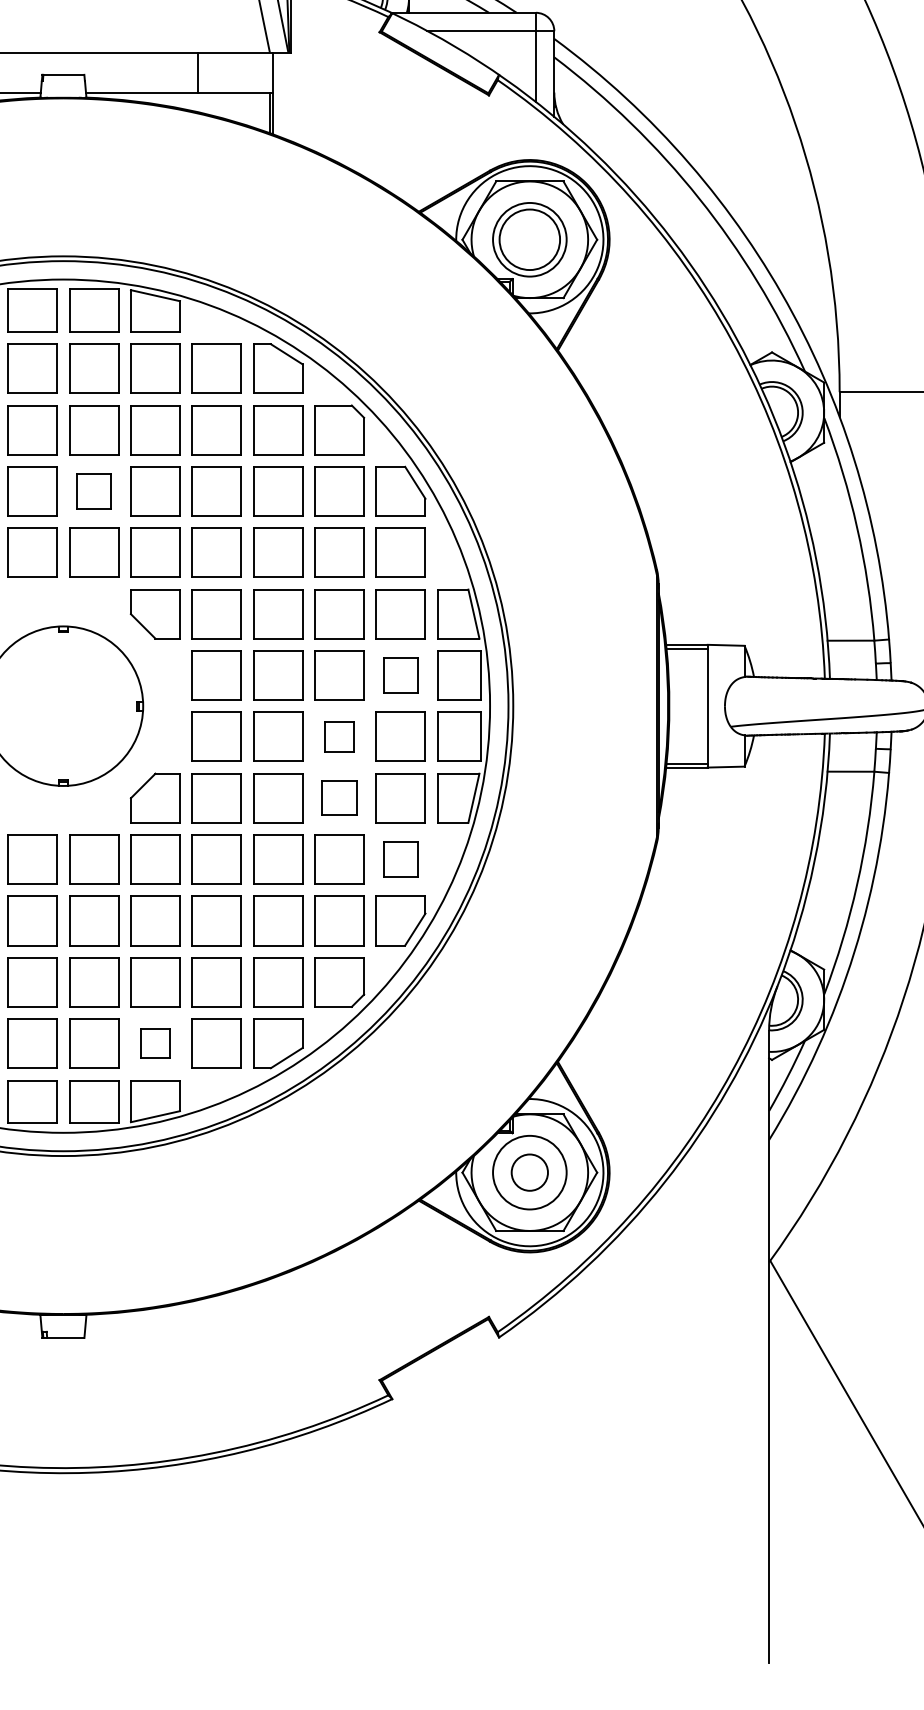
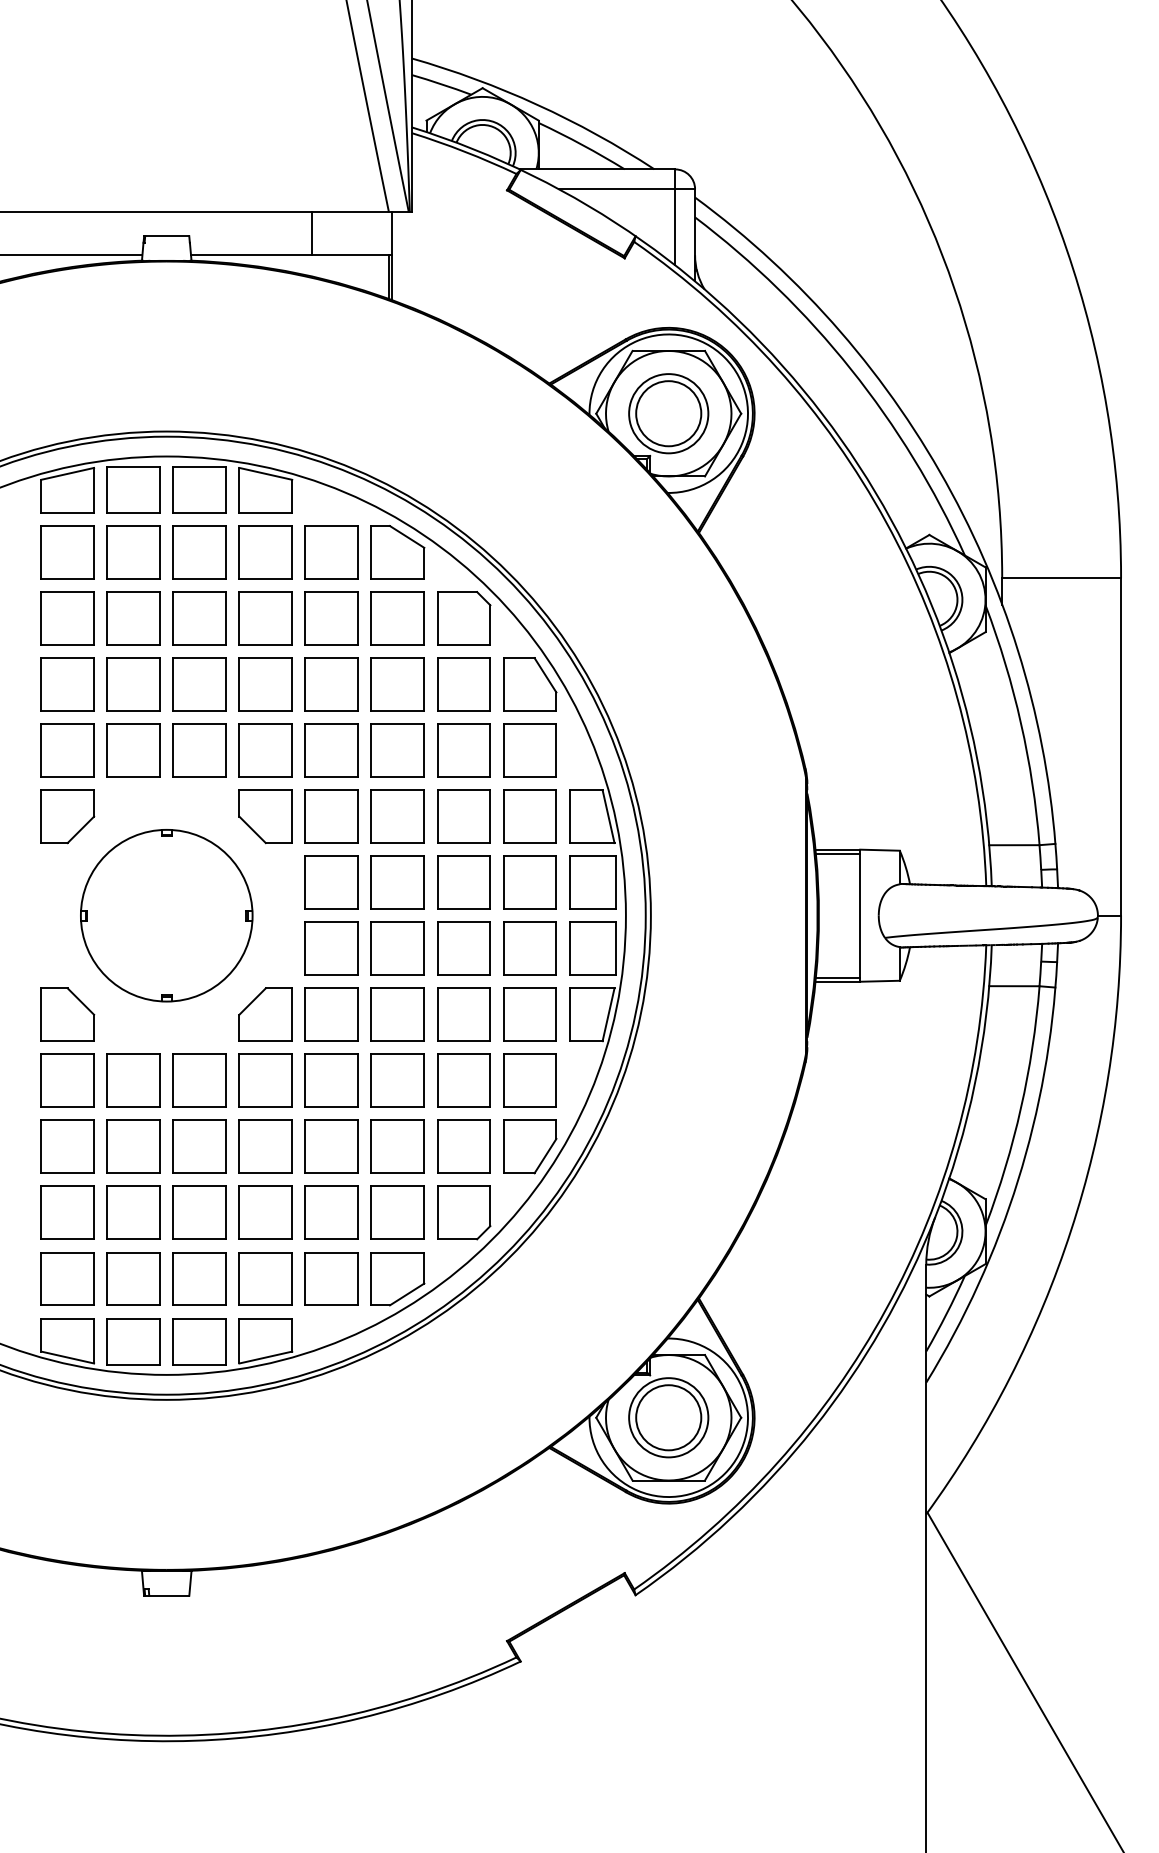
part: (93, 491) -> (199, 684), size x1.43
part: (400, 675) -> (529, 882), size x1.43
part: (339, 736) -> (463, 948), size x1.67
part: (339, 797) -> (463, 1014), size x1.43
part: (400, 859) -> (529, 1080), size x1.43
part: (155, 1043) -> (265, 1278), size x1.67
circle: (529, 1172) -> (668, 1417), size x1.67

